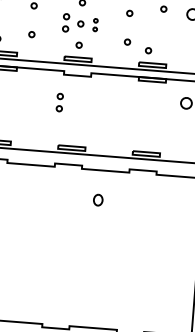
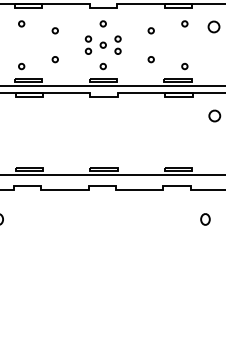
part: (95, 24) -> (117, 44), size x1.43
part: (148, 50) -> (184, 66), moved
part: (59, 101) -> (88, 124), removed
part: (98, 200) -> (205, 219), moved

